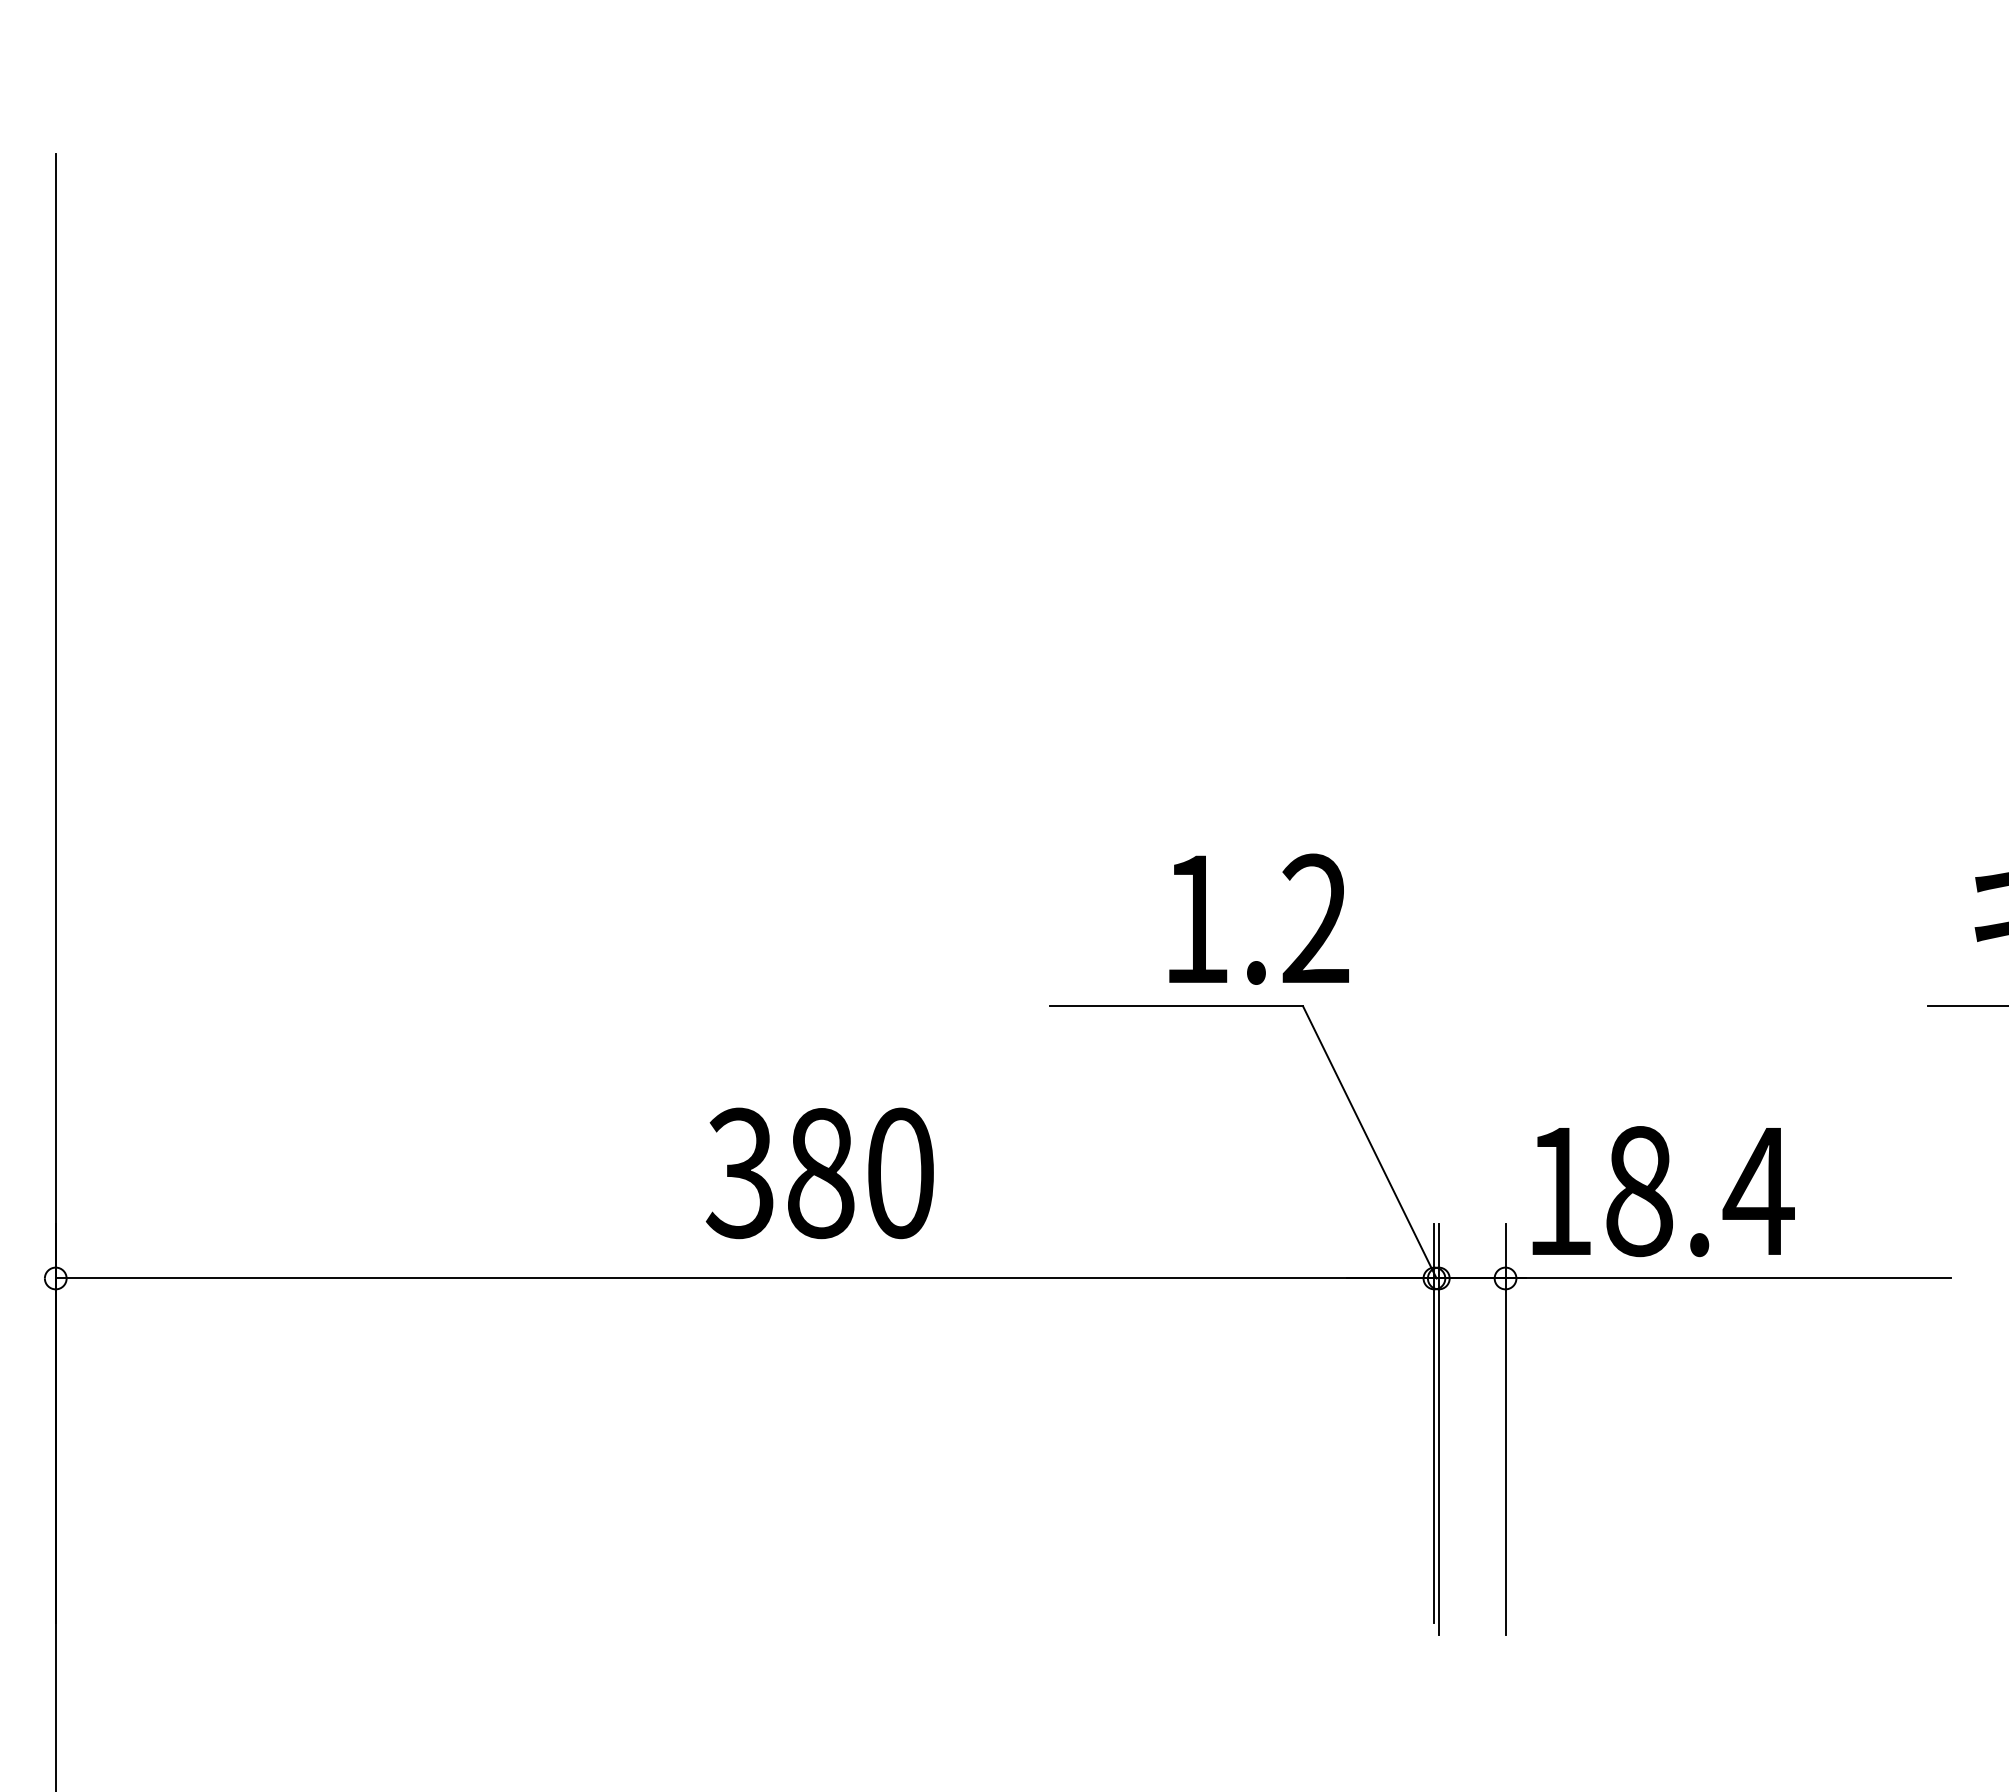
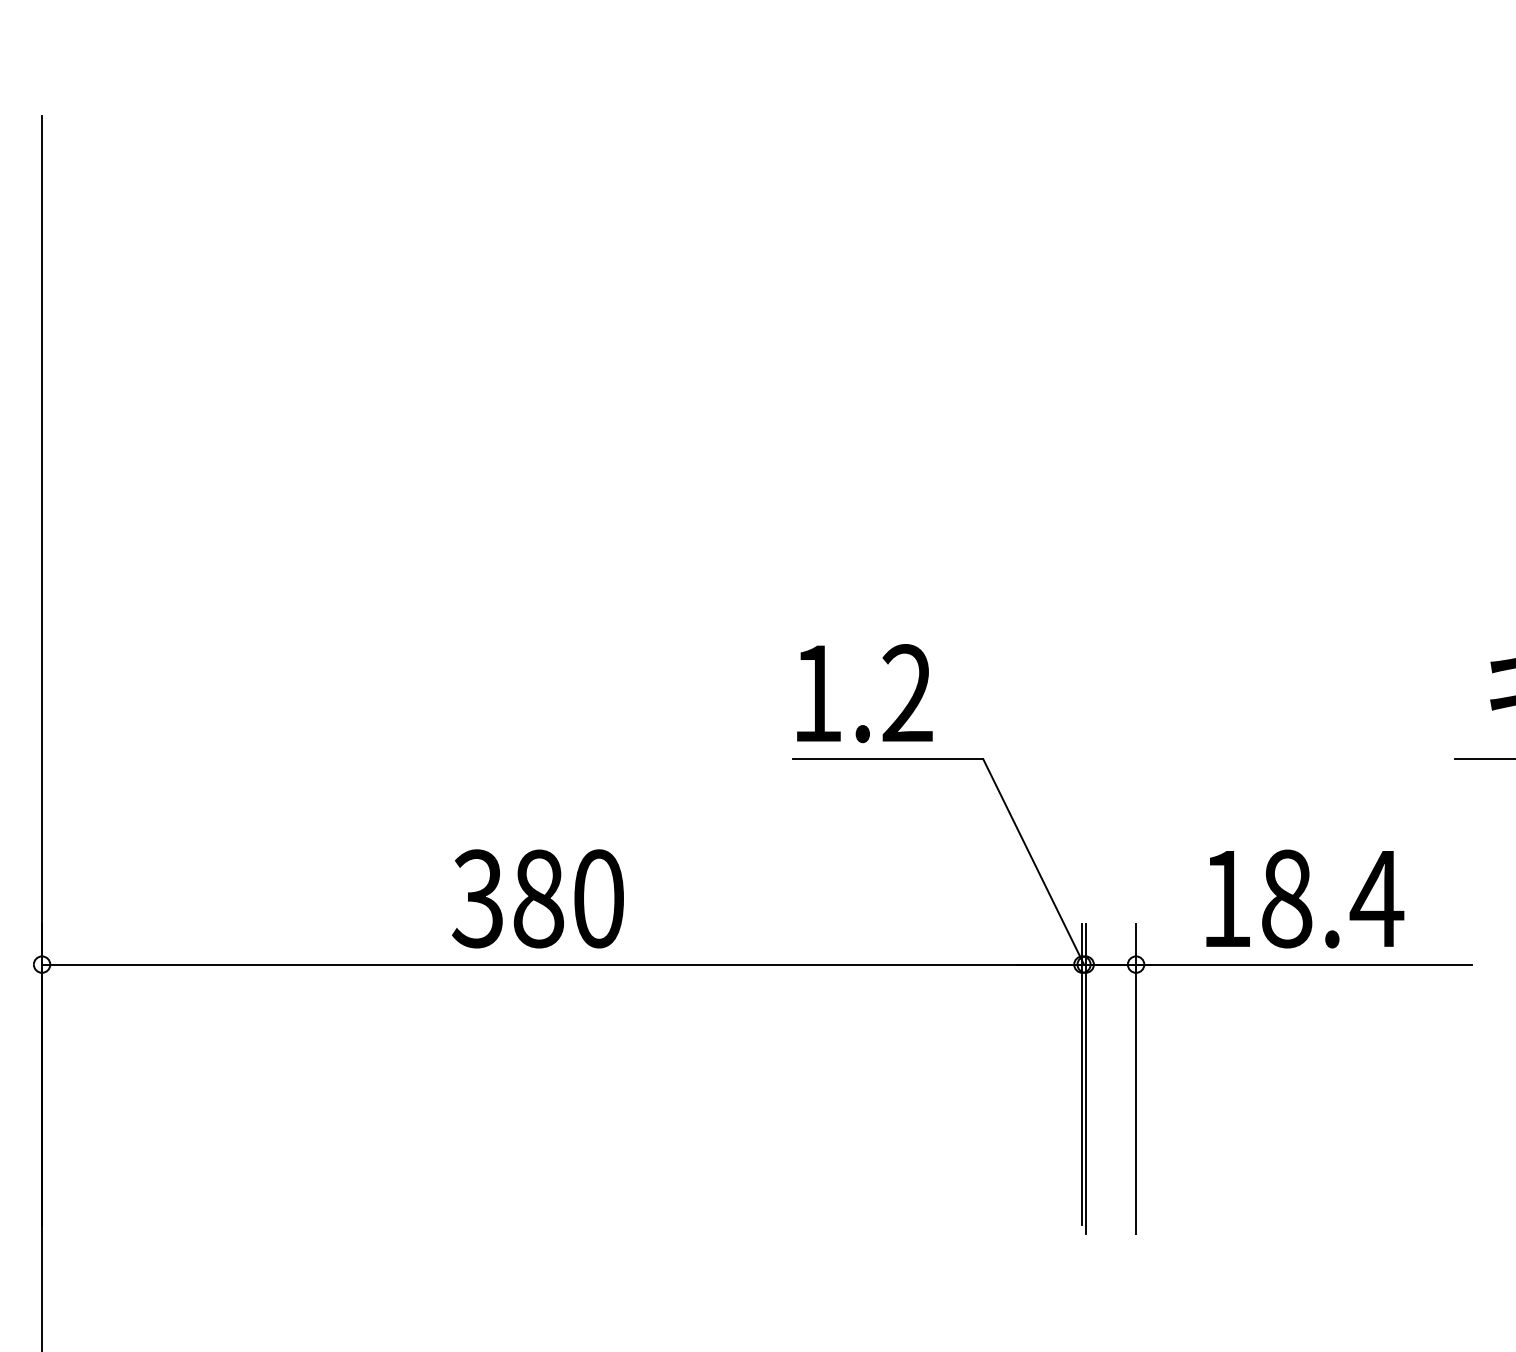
text: (1258, 918) -> (864, 692), moved
text: (819, 1173) -> (537, 898), moved
text: (1663, 1191) -> (1305, 898), moved

